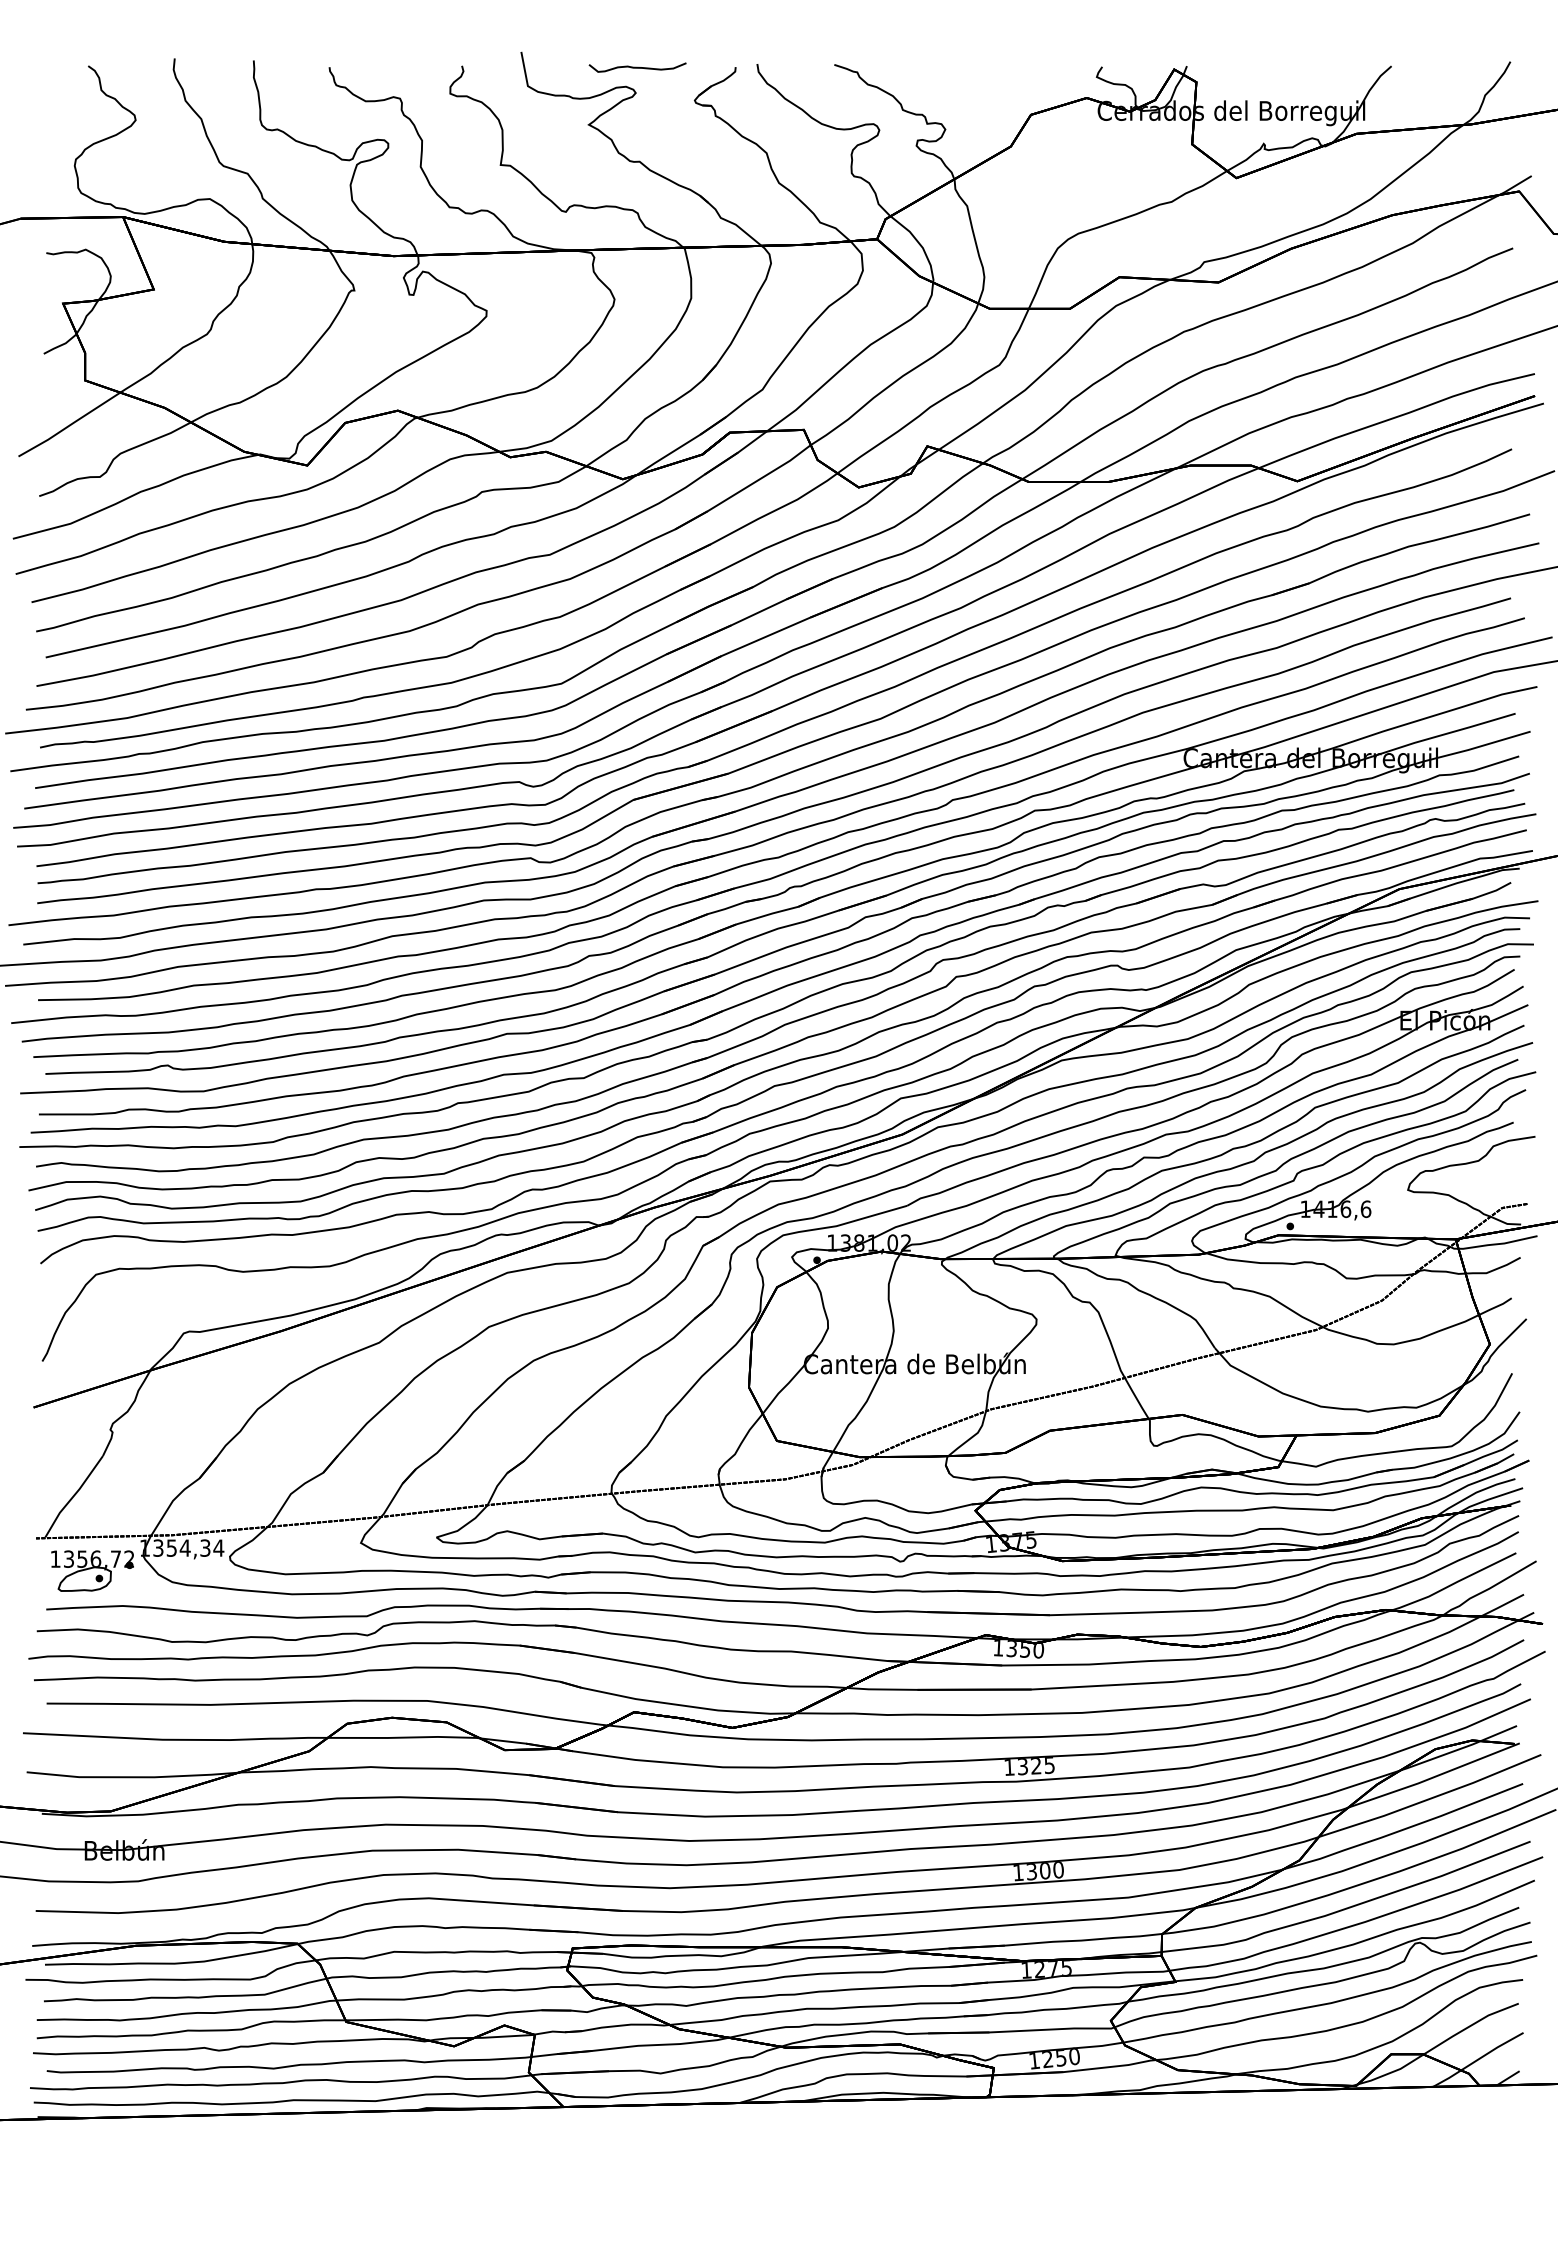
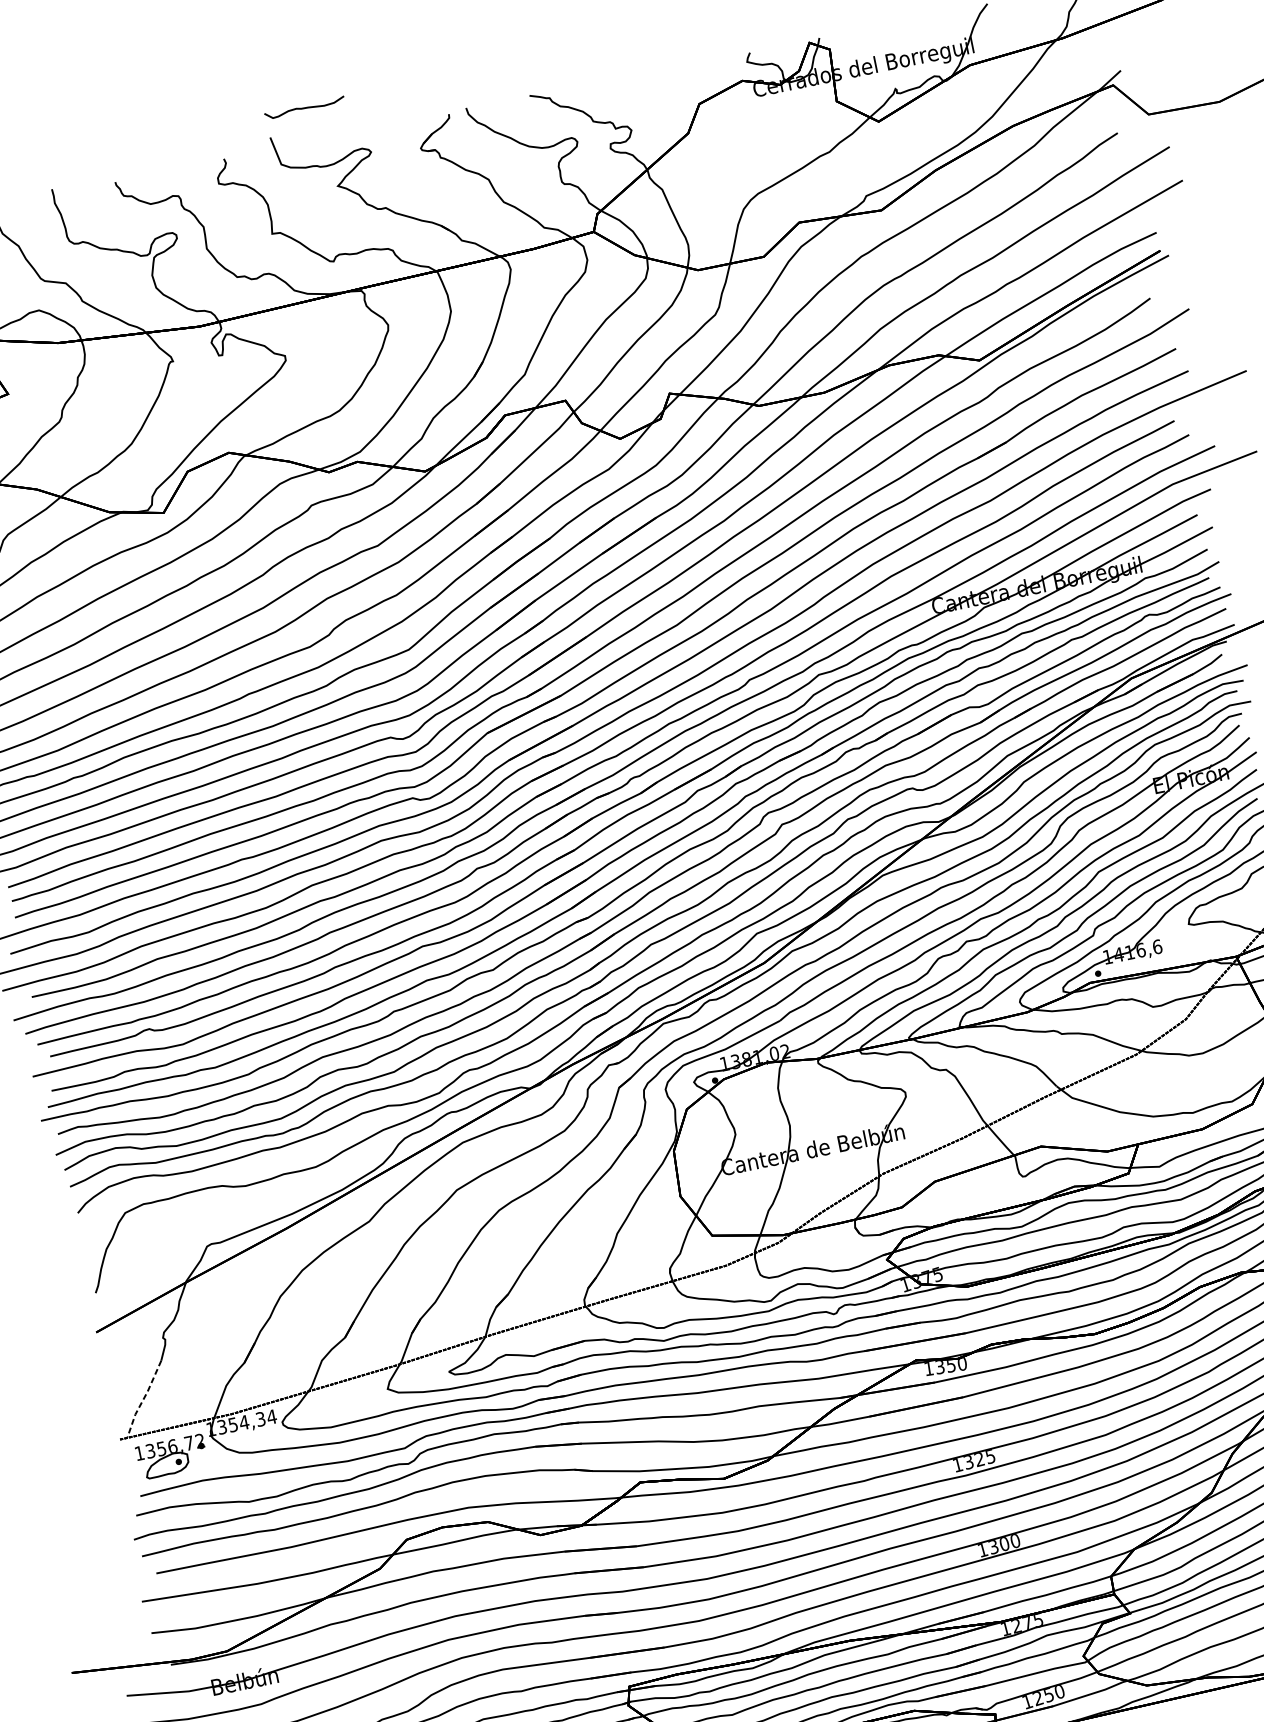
curve: (637, 67) -> (304, 107), moved
line: (73, 1496) -> (143, 1398), solid -> dashed

